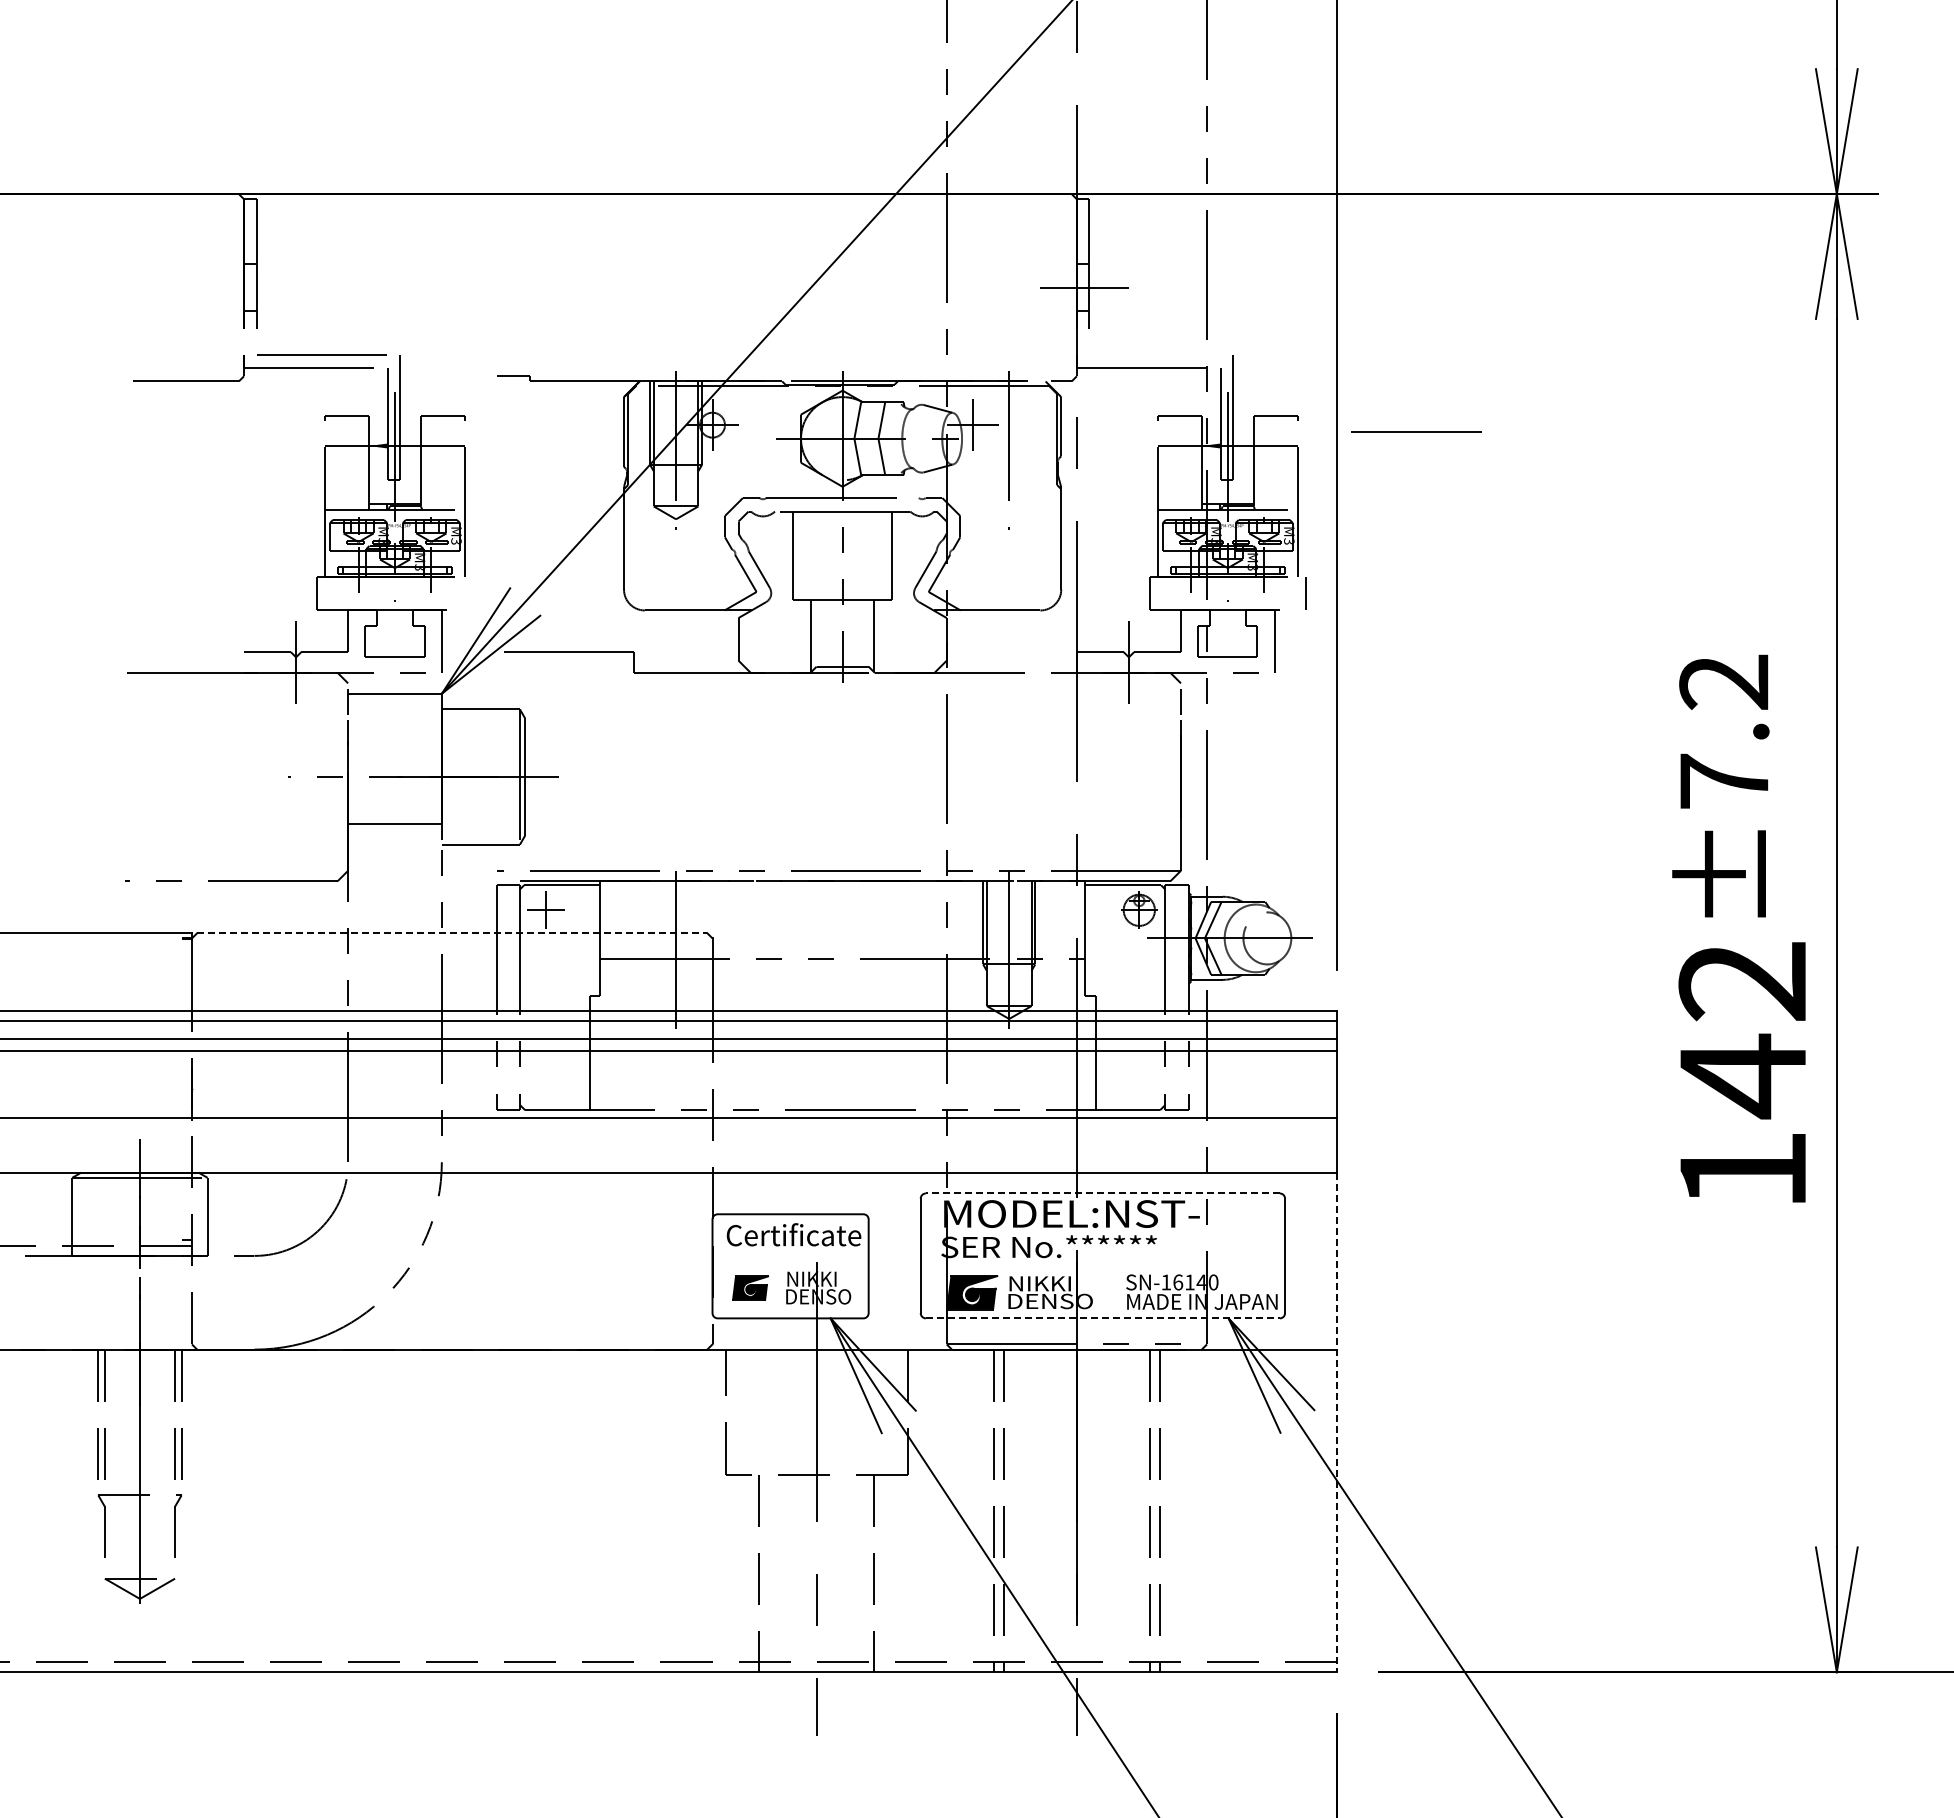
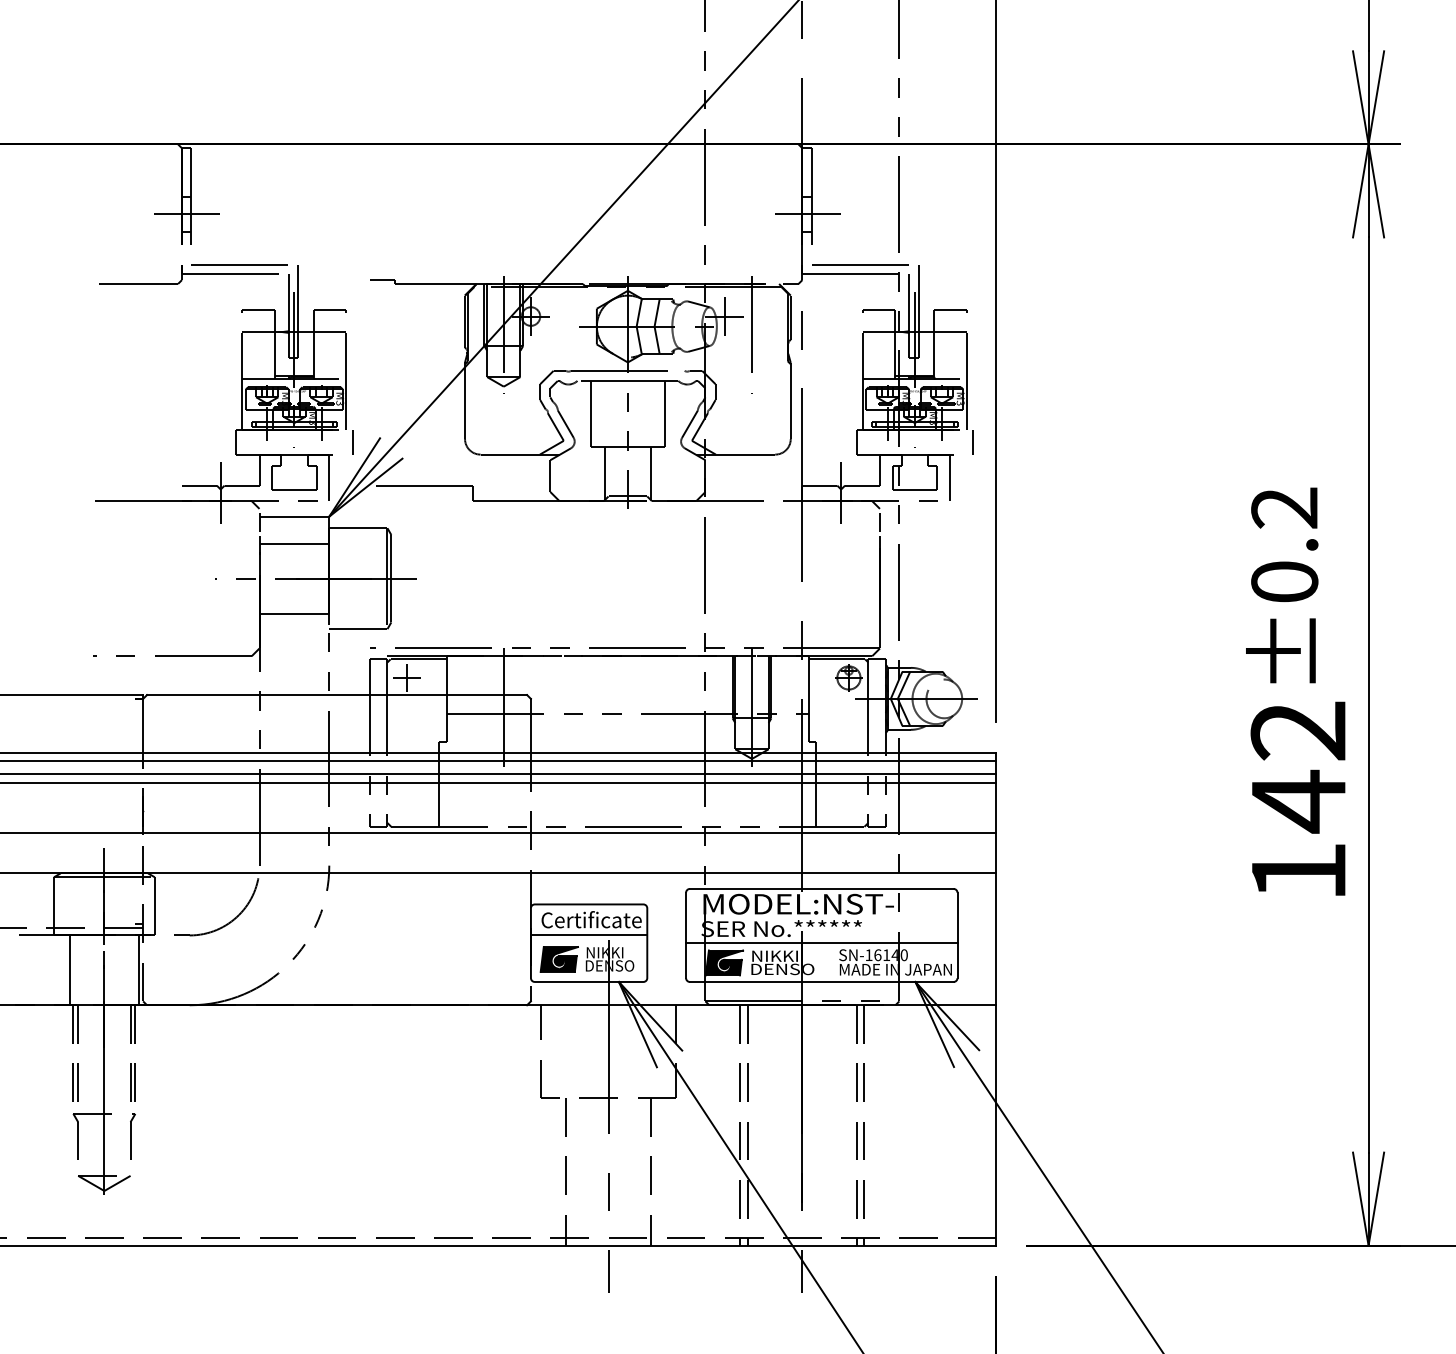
line: (250, 287) -> (186, 213), added
line: (1416, 431) -> (860, 263), moved
line: (473, 593) -> (352, 441), added
line: (394, 730) -> (294, 544), added
text: (1724, 780) -> (1284, 581), ±7.2 -> ±0.2
line: (452, 933) -> (337, 695), dashed -> solid
line: (1102, 1193) -> (821, 888), dashed -> solid
line: (790, 1255) -> (589, 935), added
line: (1102, 1266) -> (821, 943), added
part: (750, 1287) -> (559, 958), size x1.43
line: (93, 1302) -> (69, 970), added
line: (186, 1302) -> (139, 970), added
line: (1102, 1318) -> (821, 982), dashed -> solid
line: (1337, 1422) -> (996, 1059), dashed -> solid

